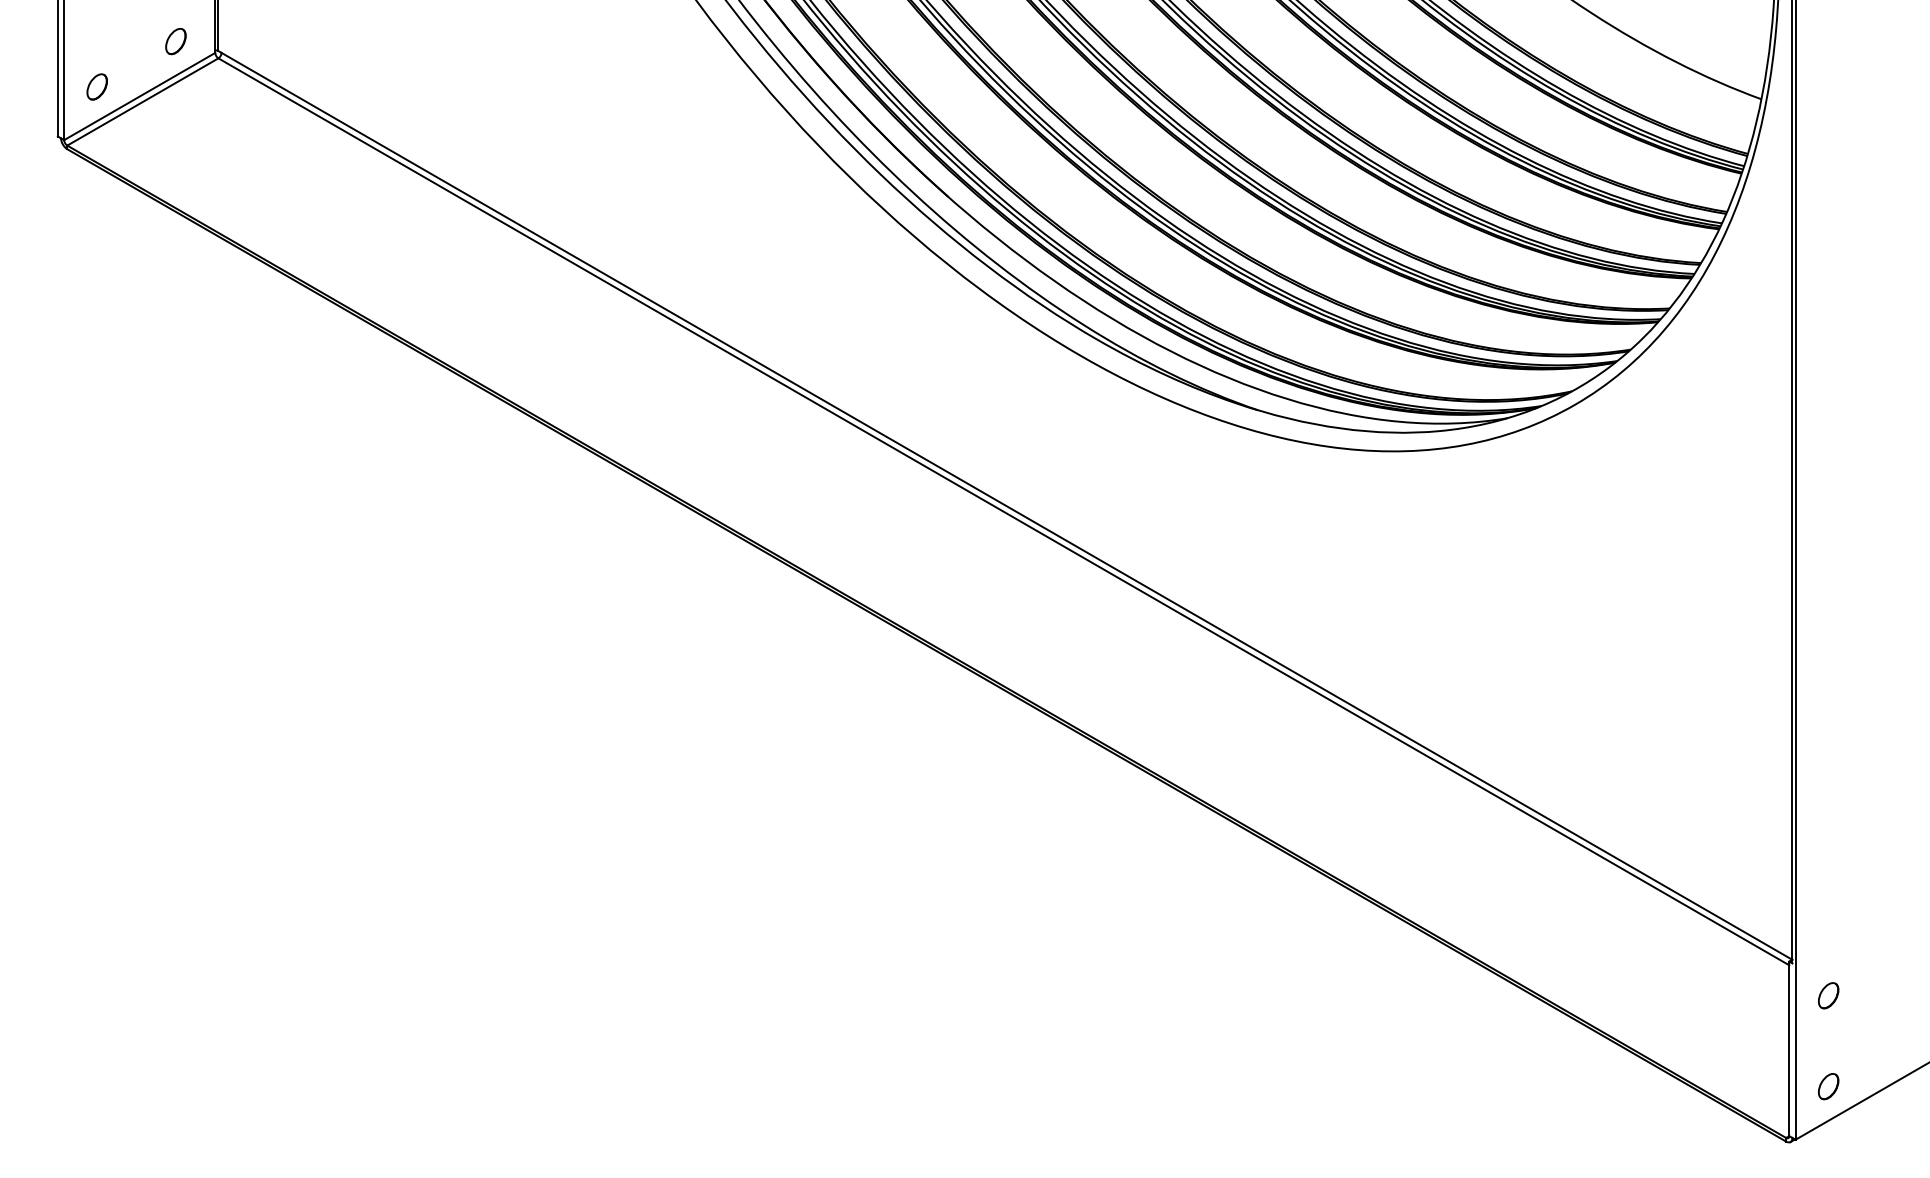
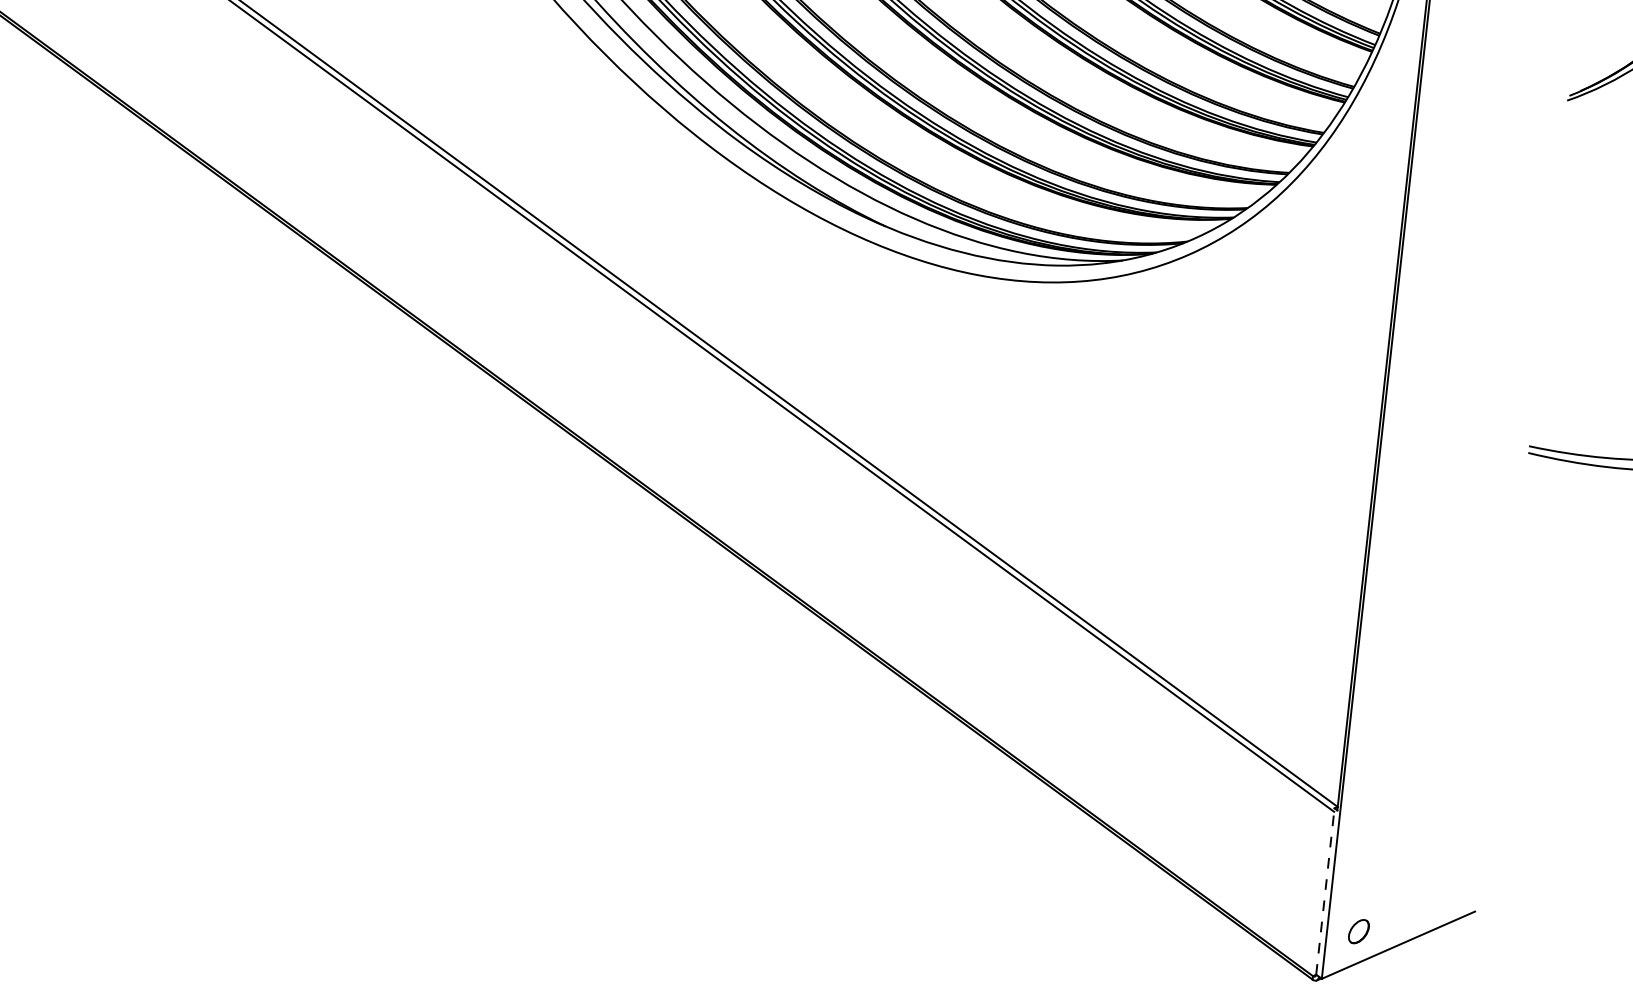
part: (1828, 995) -> (1368, 844), removed
line: (1789, 1048) -> (1325, 891), solid -> dashed

